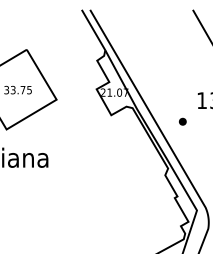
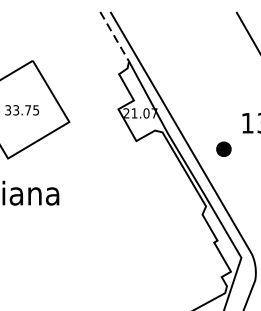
line: (93, 30) -> (114, 37), solid -> dashed
part: (182, 121) -> (223, 148), size x1.6

